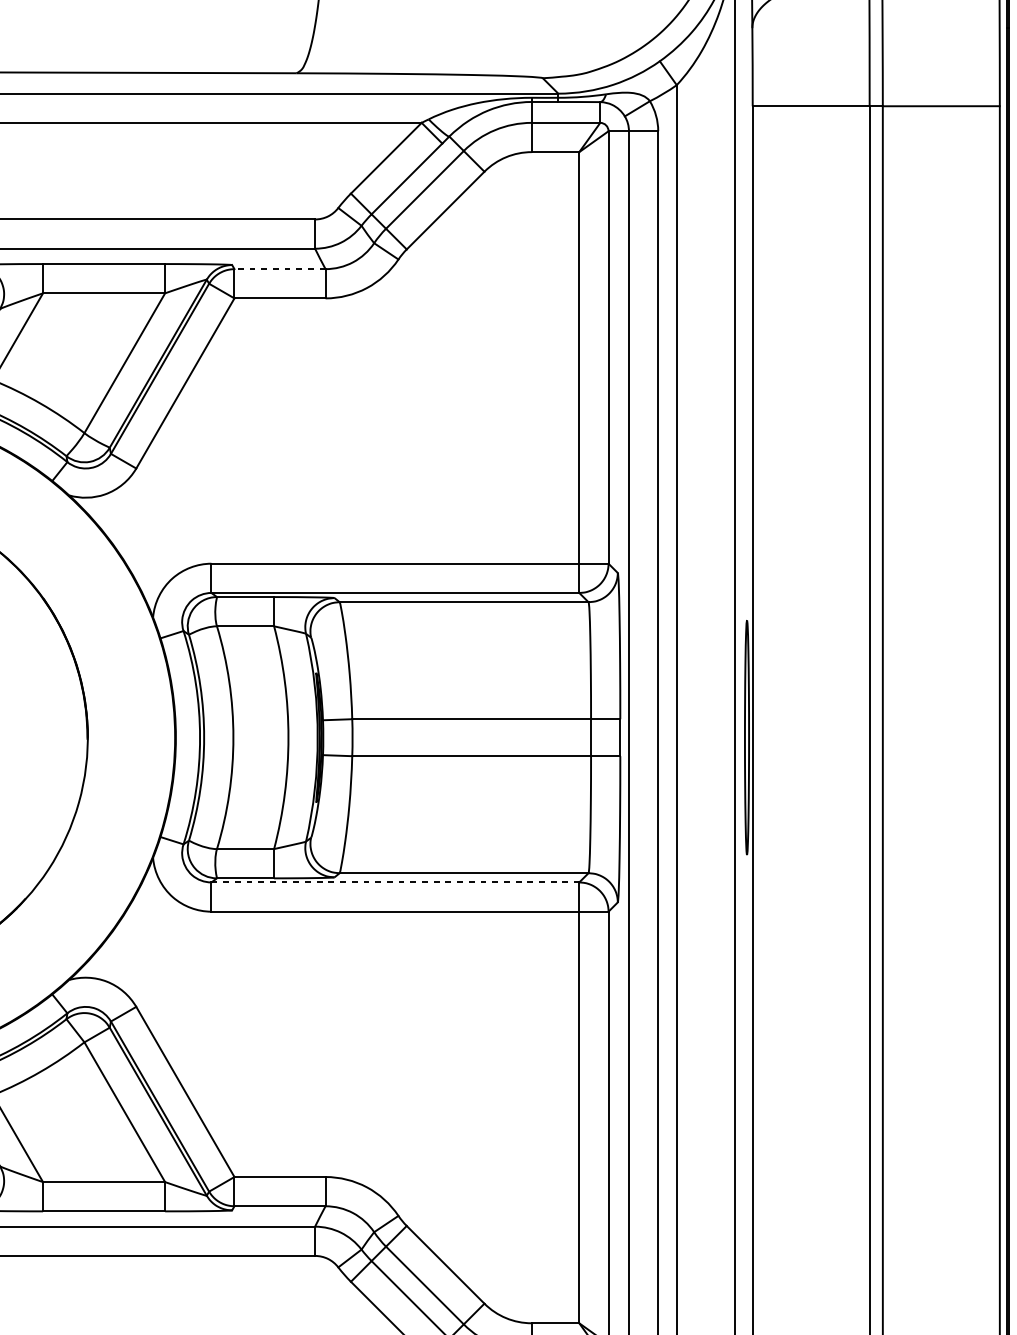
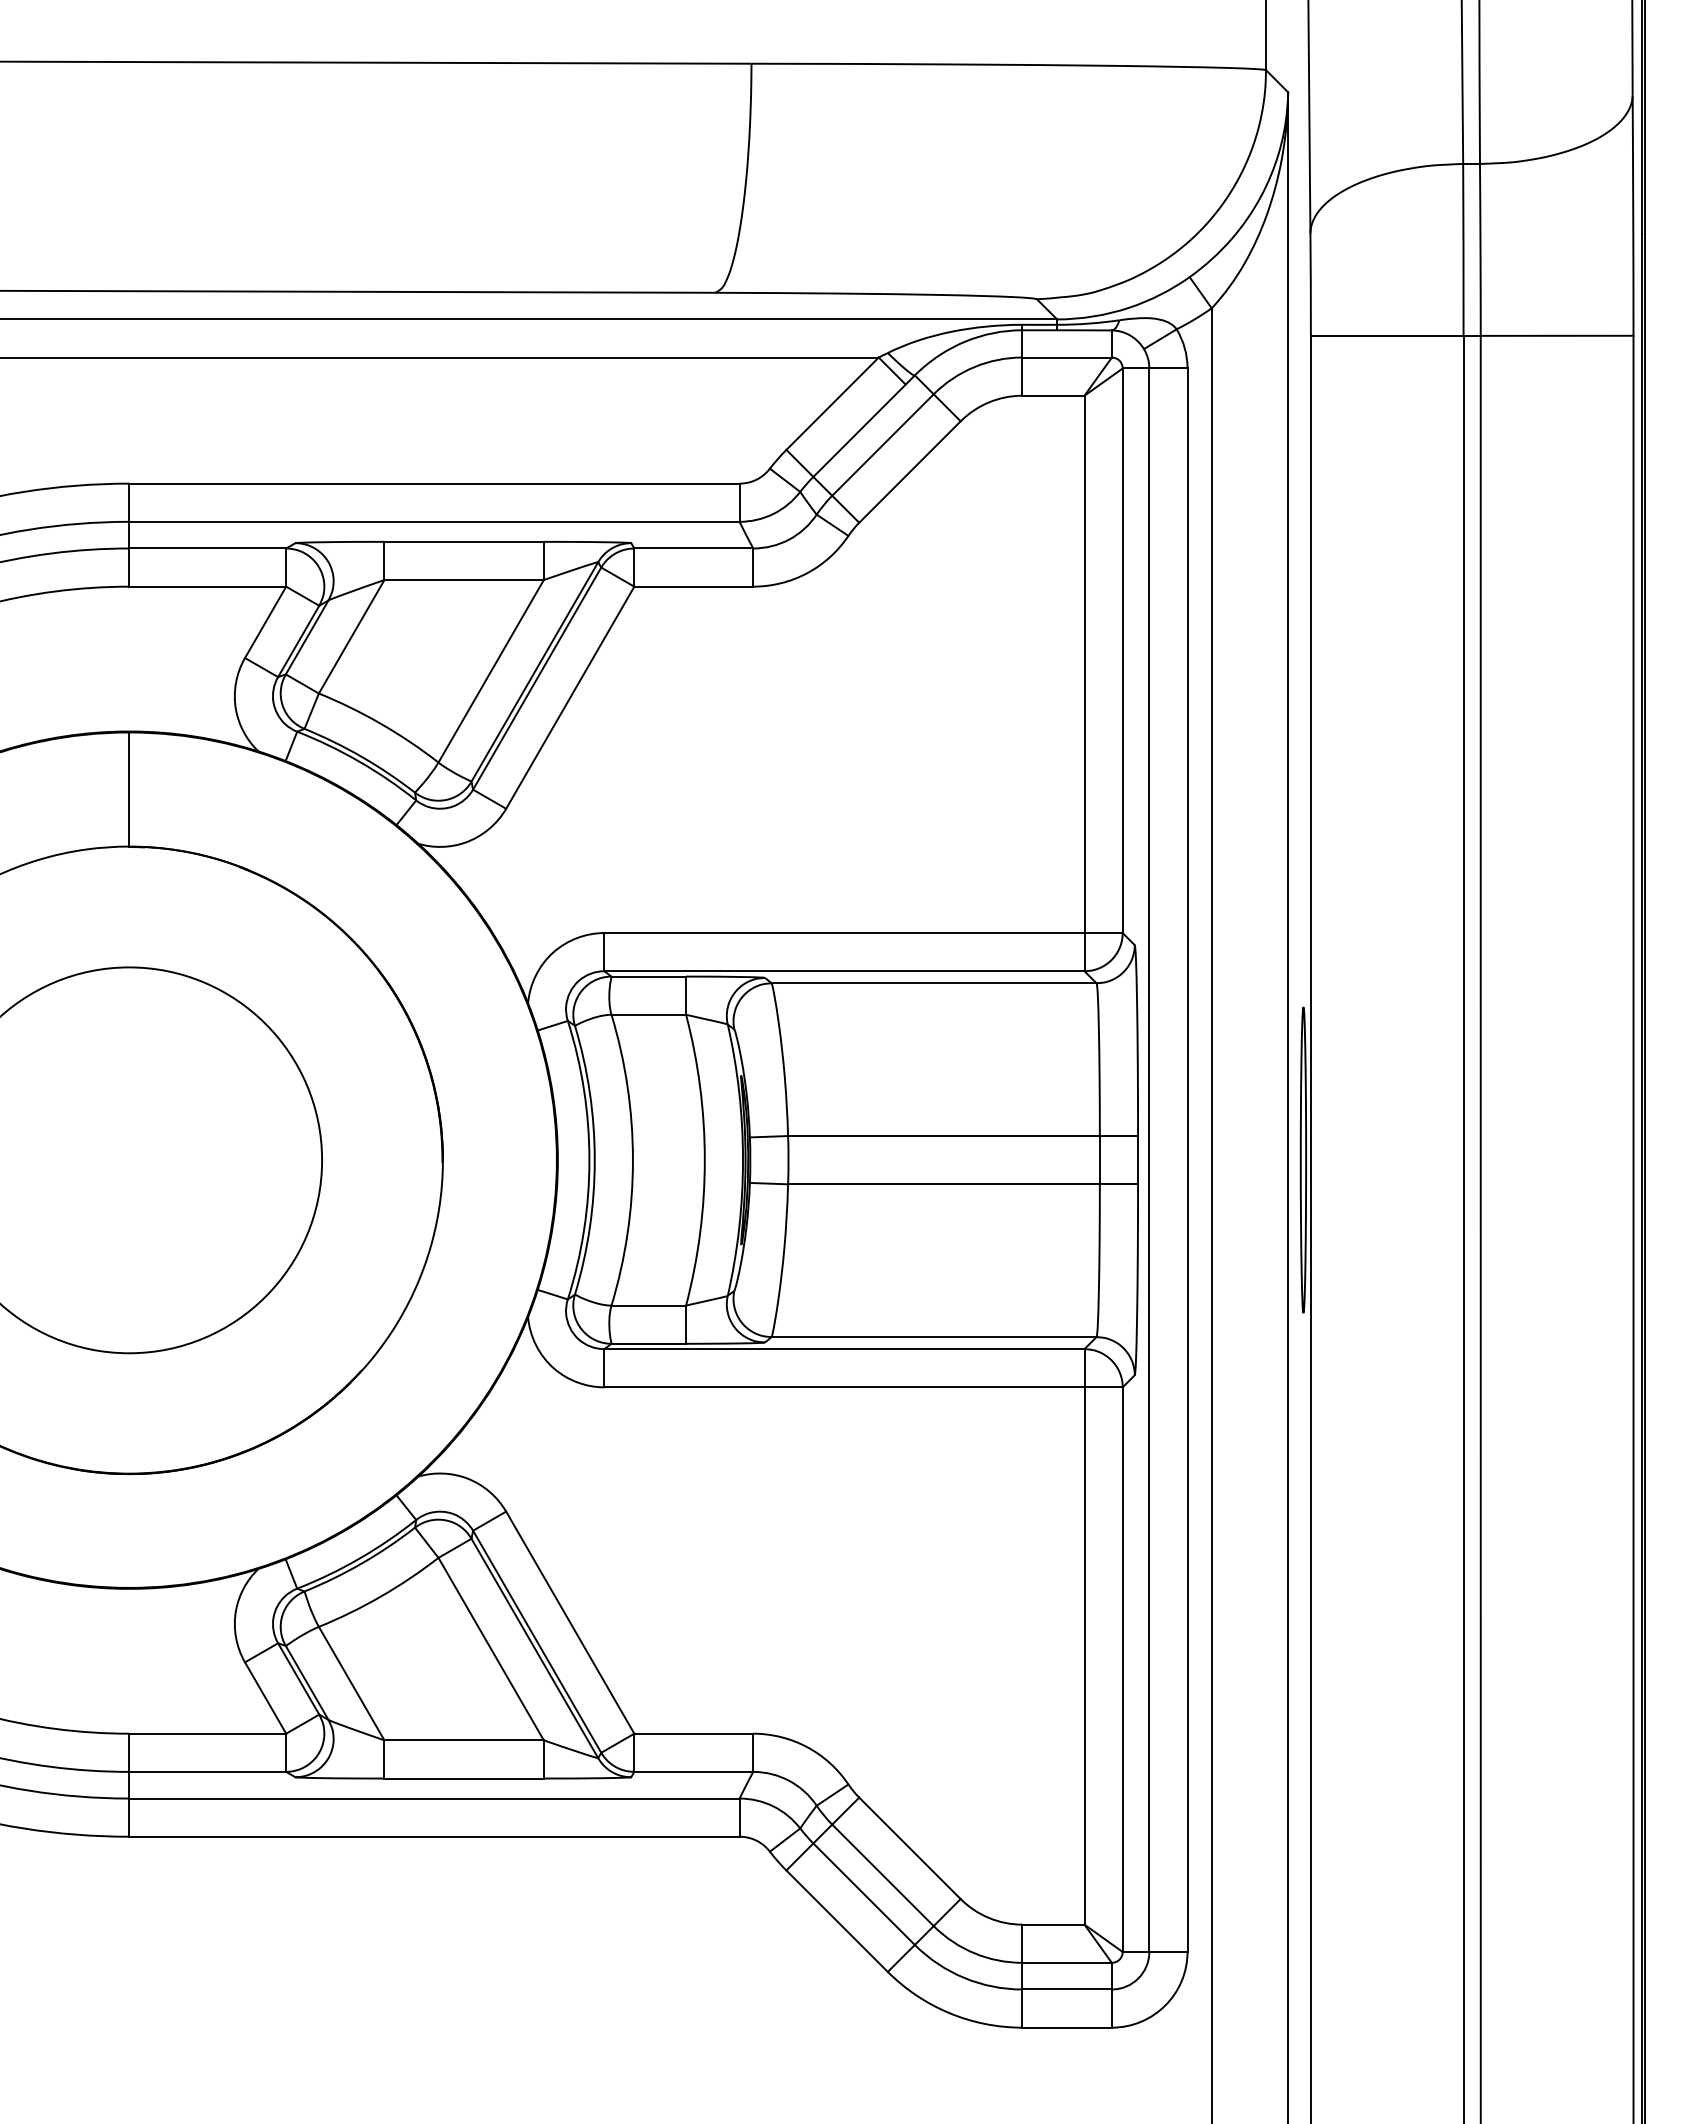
line: (279, 269) -> (693, 548), dashed -> solid
line: (395, 882) -> (844, 1349), dashed -> solid

